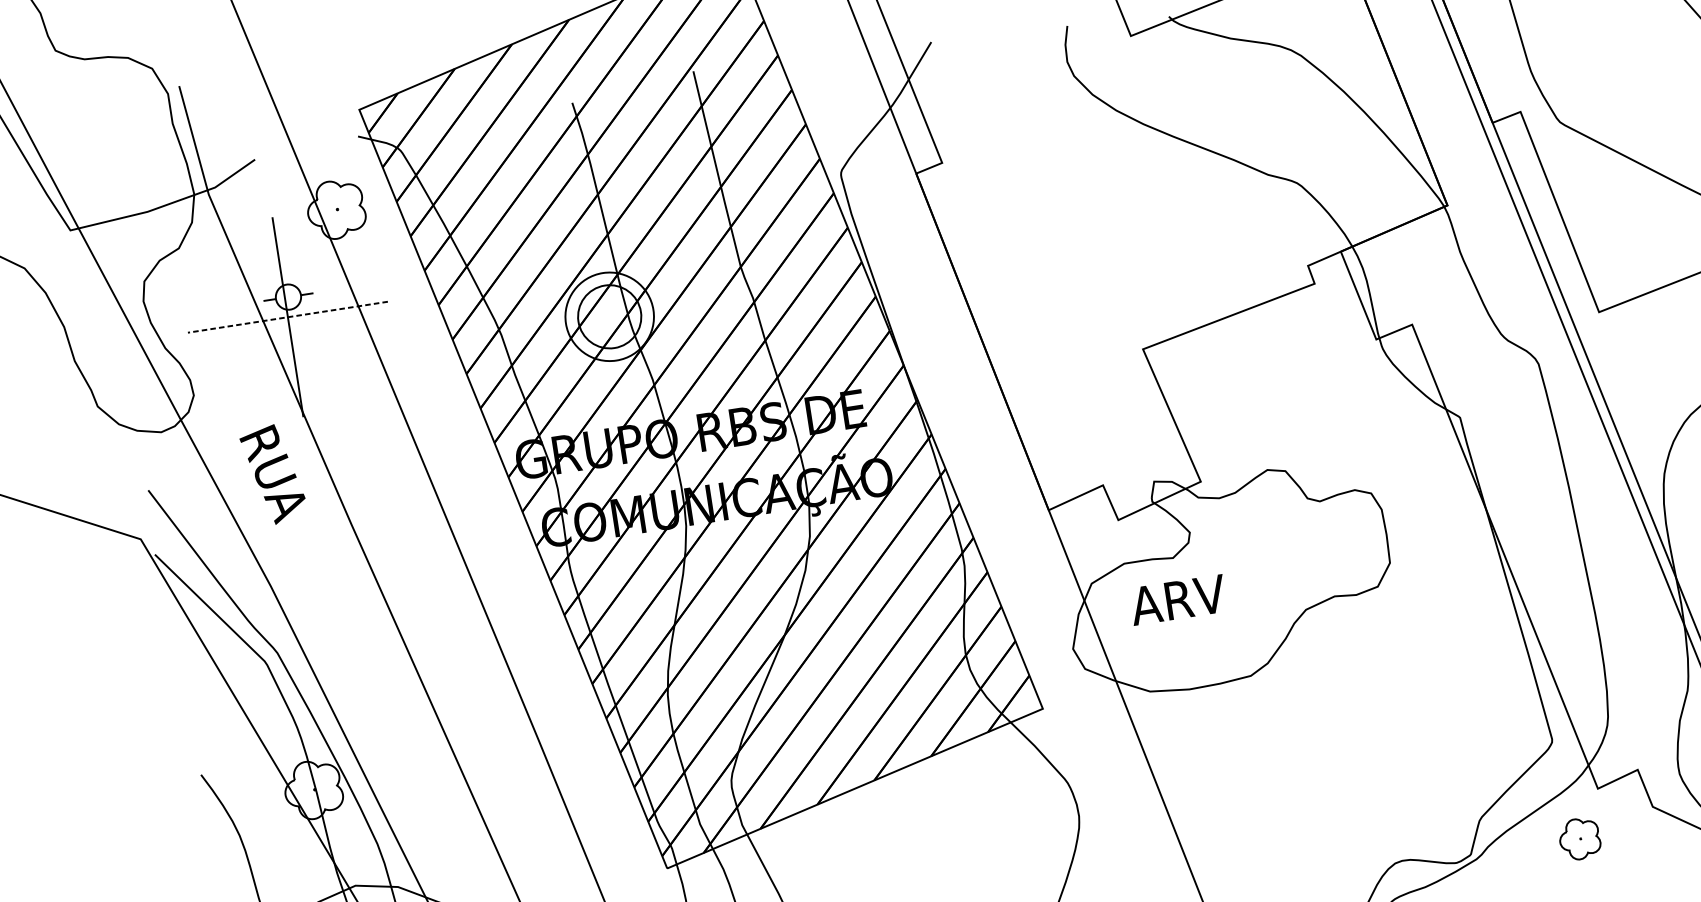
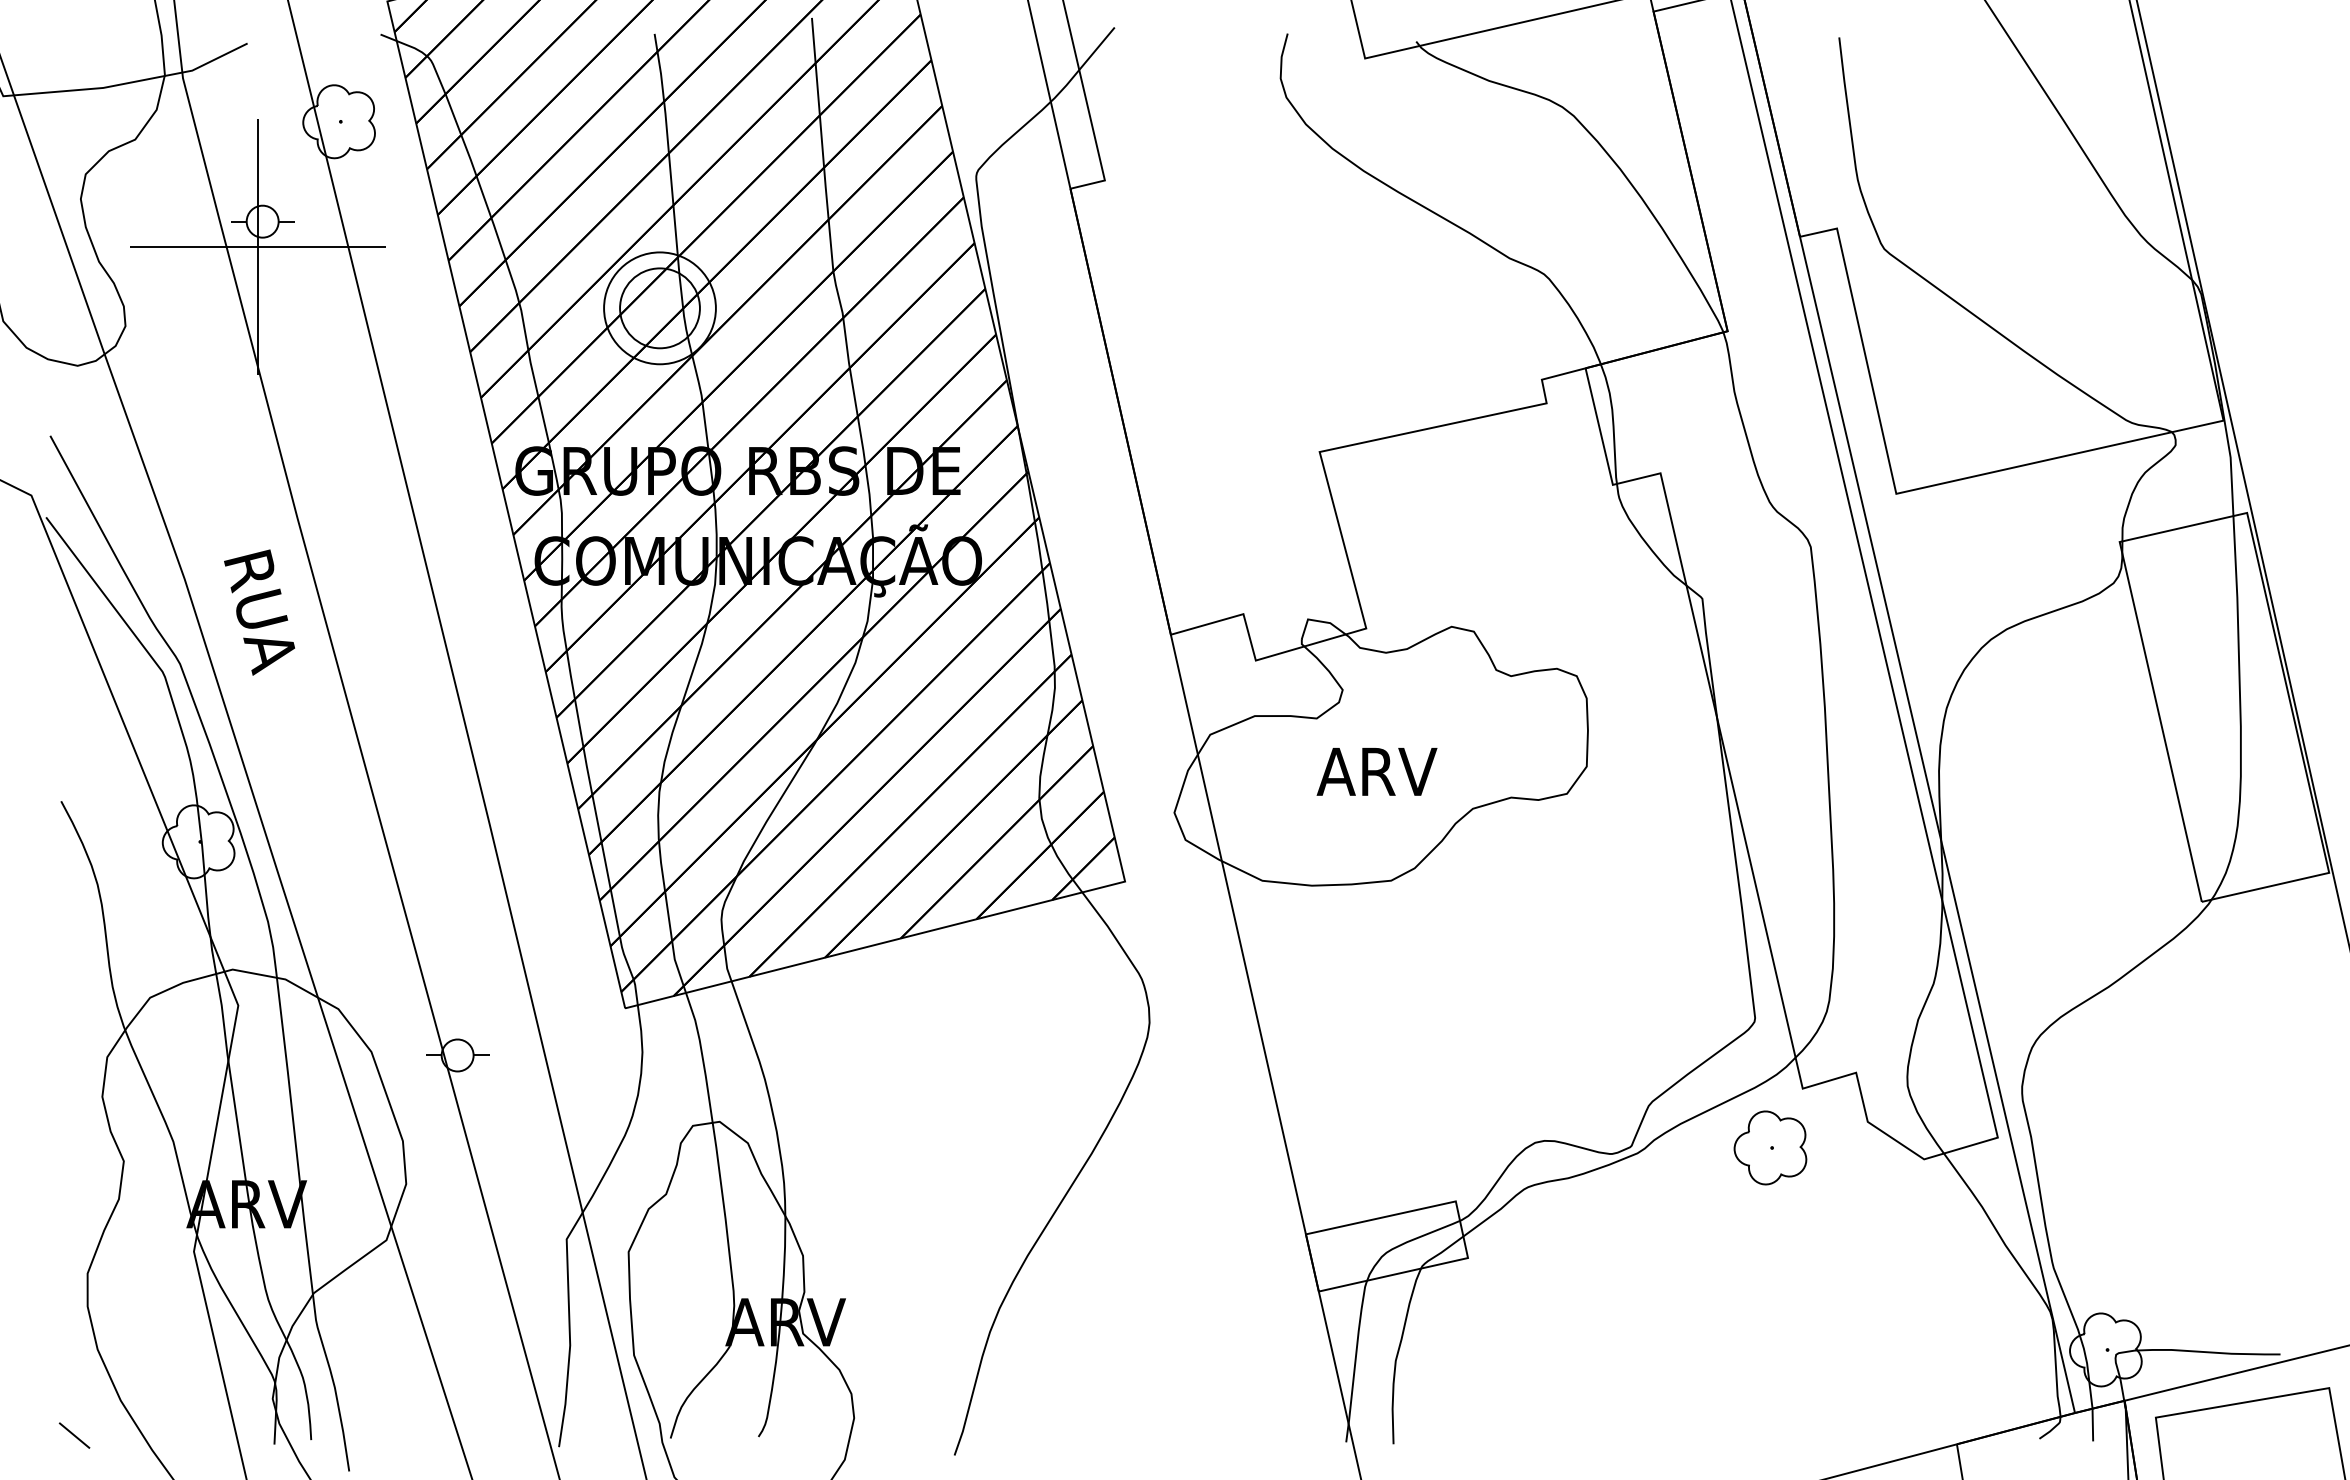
line: (288, 317) -> (258, 246), dashed -> solid
text: (273, 474) -> (259, 612), moved
text: (1177, 599) -> (1376, 771), moved
part: (1579, 838) -> (1770, 1147), size x1.43

